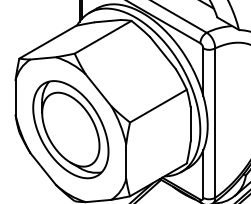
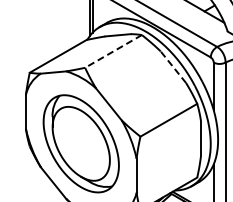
line: (103, 37) -> (113, 51), solid -> dashed
line: (162, 52) -> (172, 66), solid -> dashed

